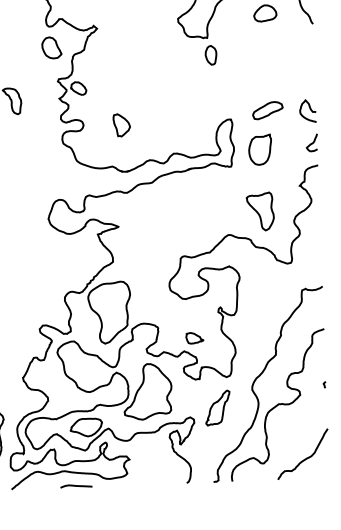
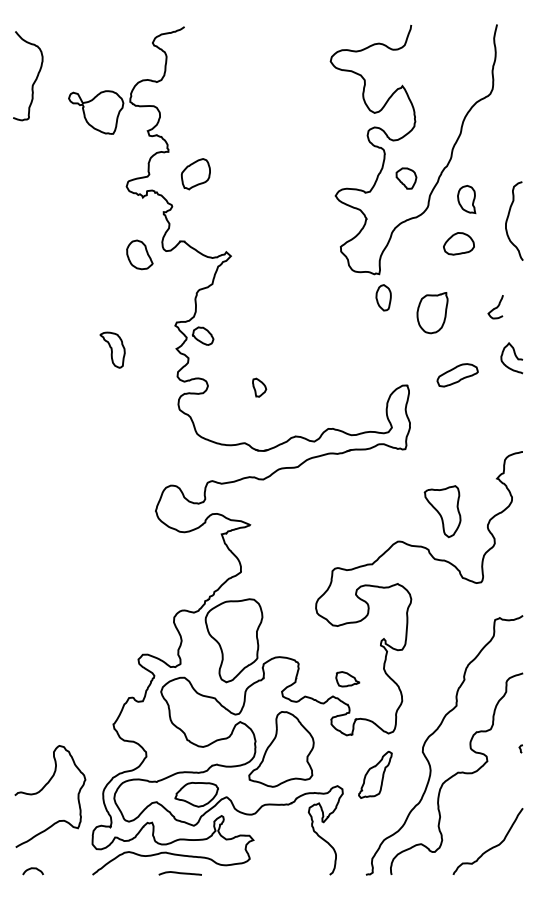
part: (51, 47) -> (139, 254), moved
curve: (310, 110) -> (515, 357), moved
part: (121, 124) -> (259, 387), size x0.6
curve: (311, 143) -> (495, 307), moved
part: (260, 150) -> (432, 313), moved

